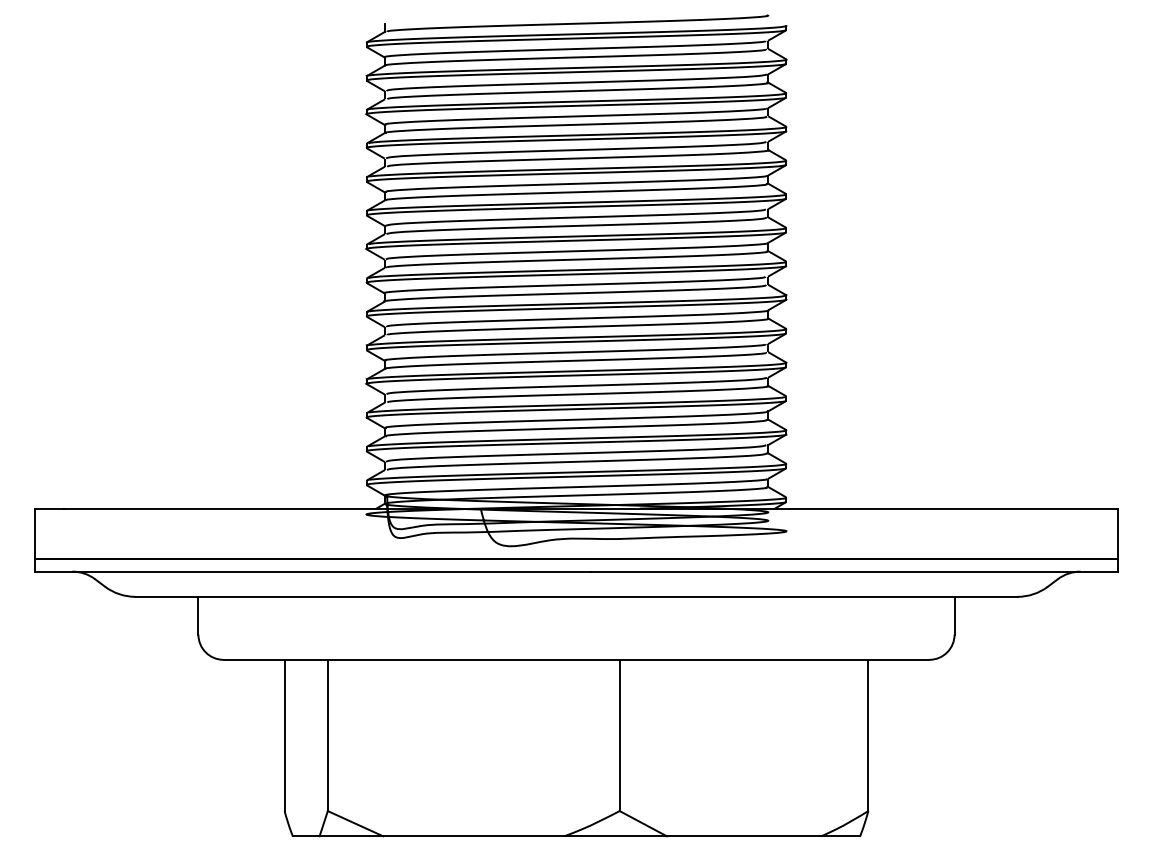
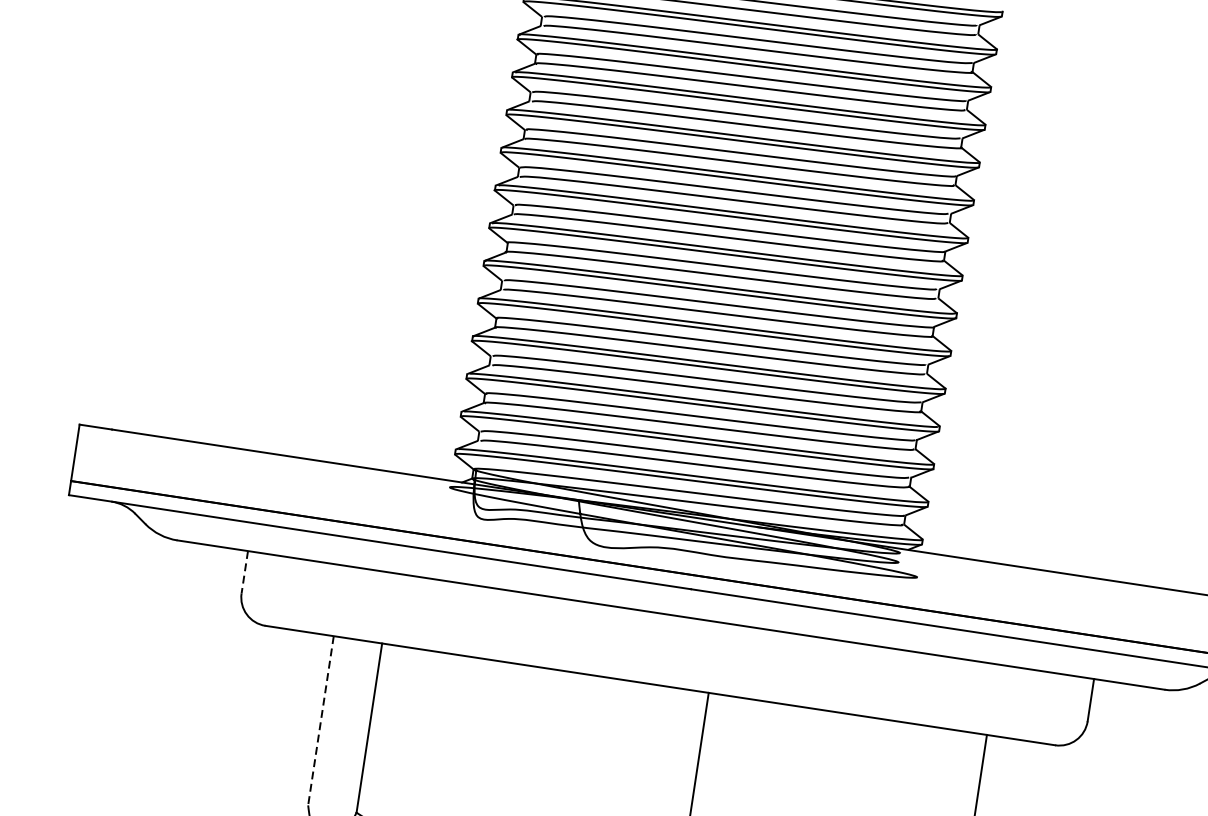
line: (198, 615) -> (244, 571), solid -> dashed
line: (284, 735) -> (320, 720), solid -> dashed

